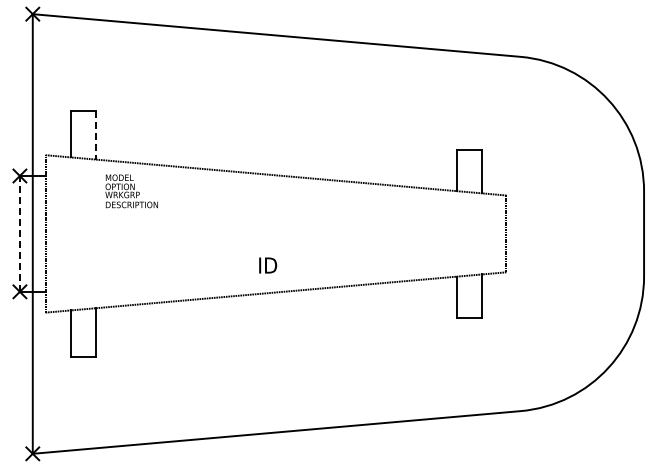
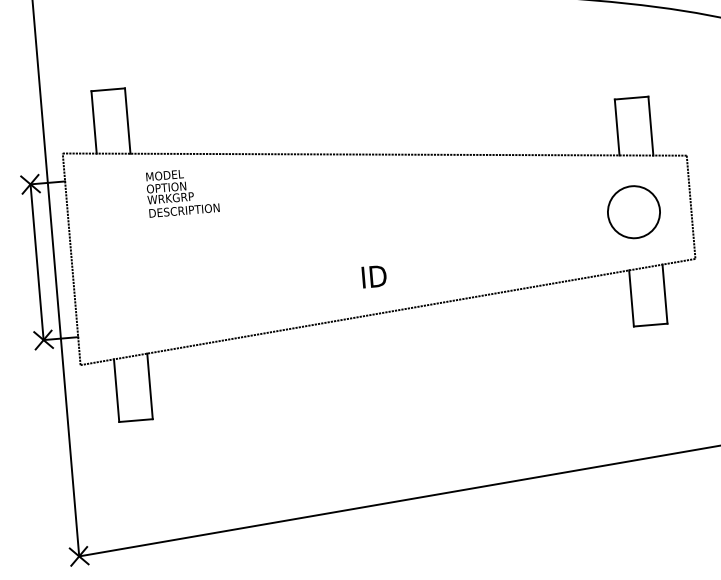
line: (95, 135) -> (127, 121), dashed -> solid
line: (19, 233) -> (36, 261), dashed -> solid
circle: (463, 233) -> (633, 211), added

